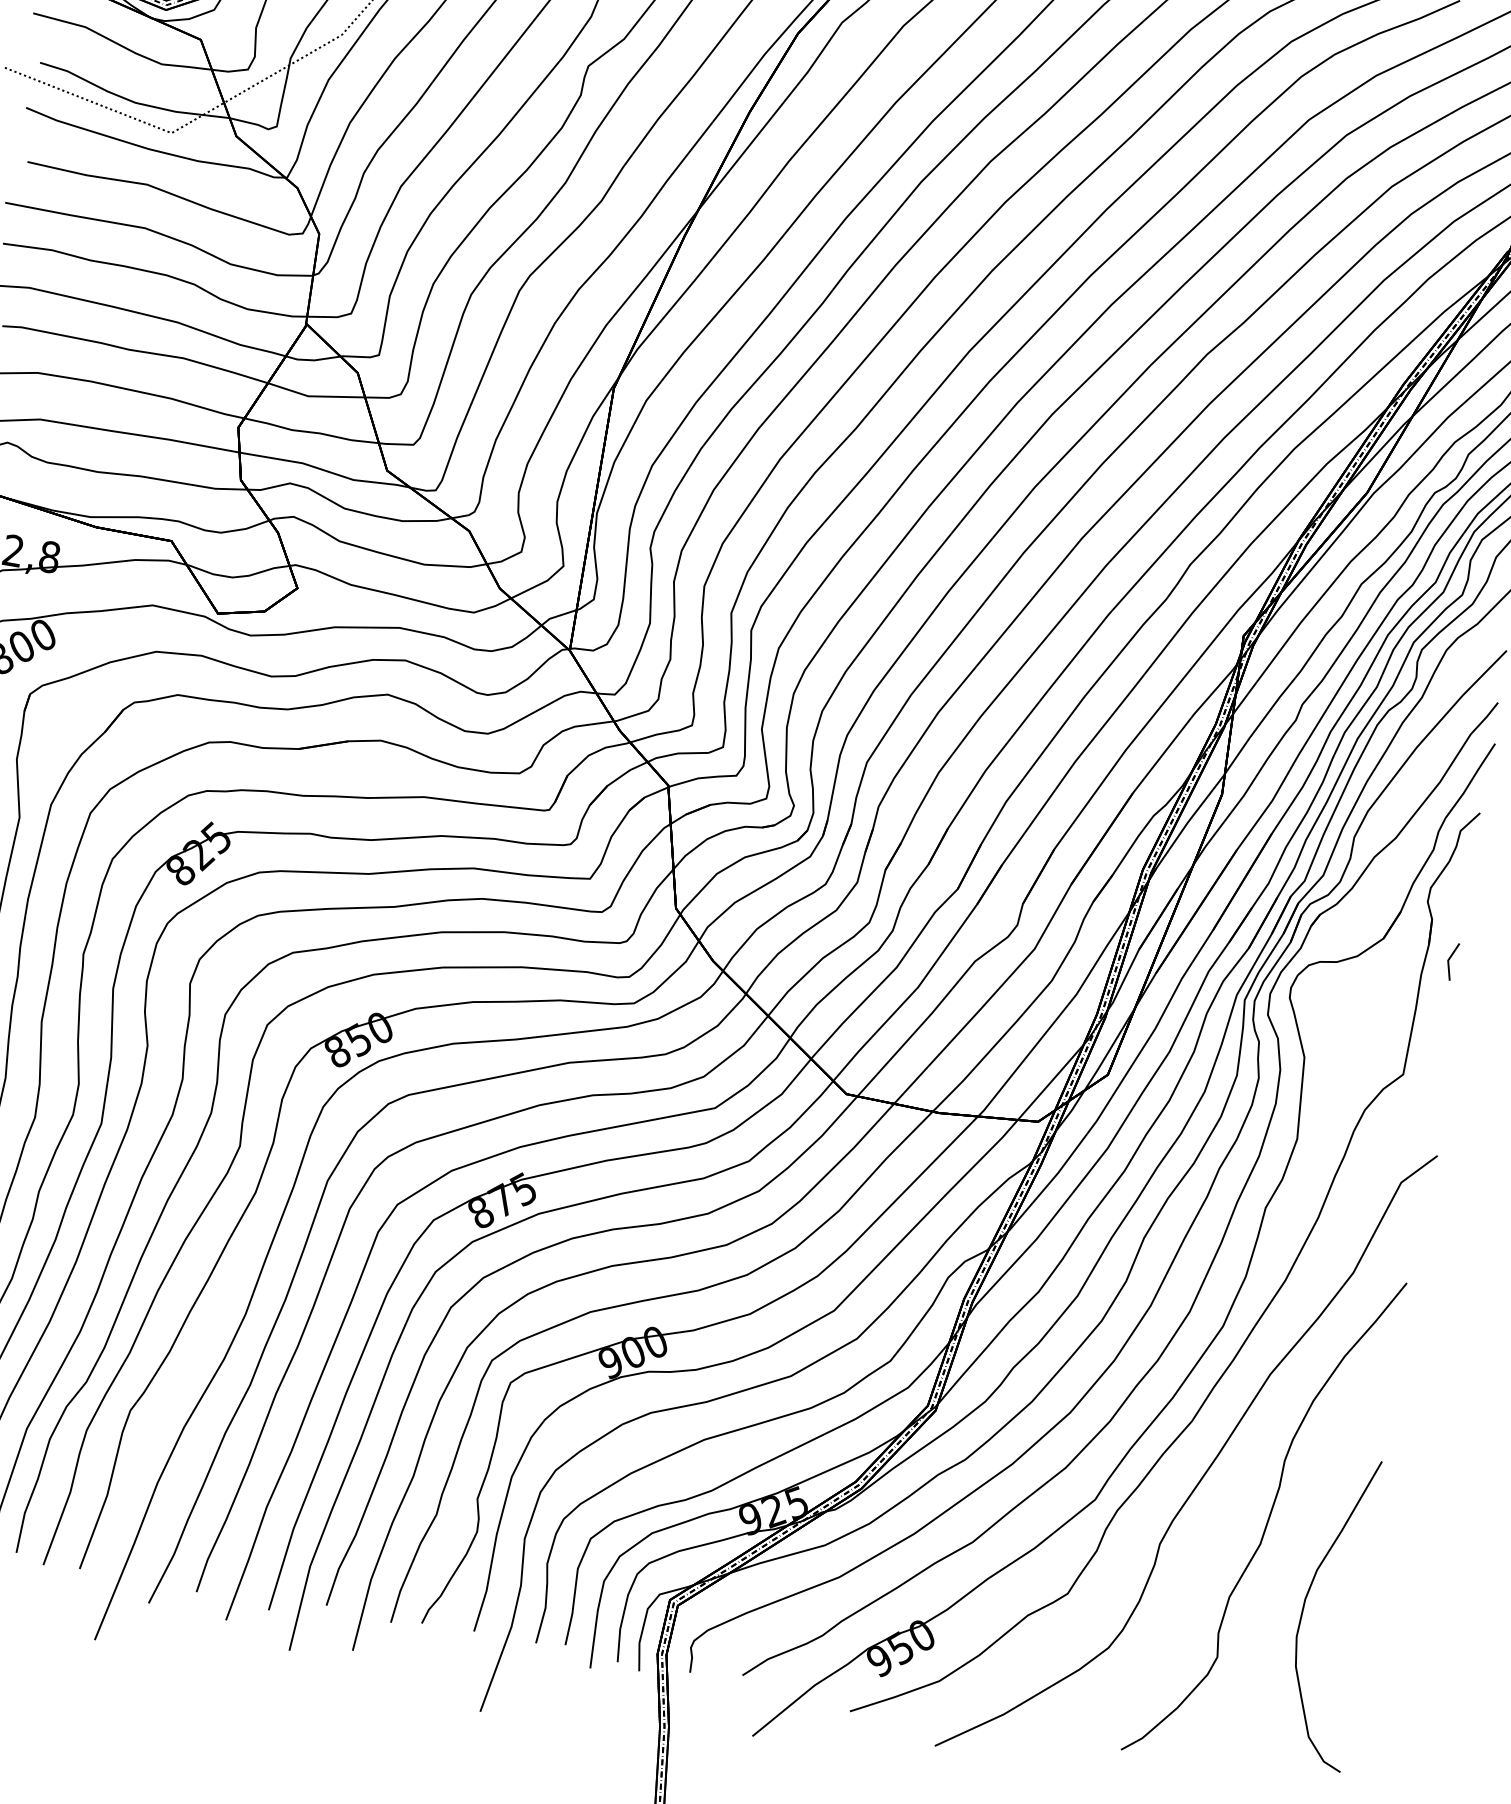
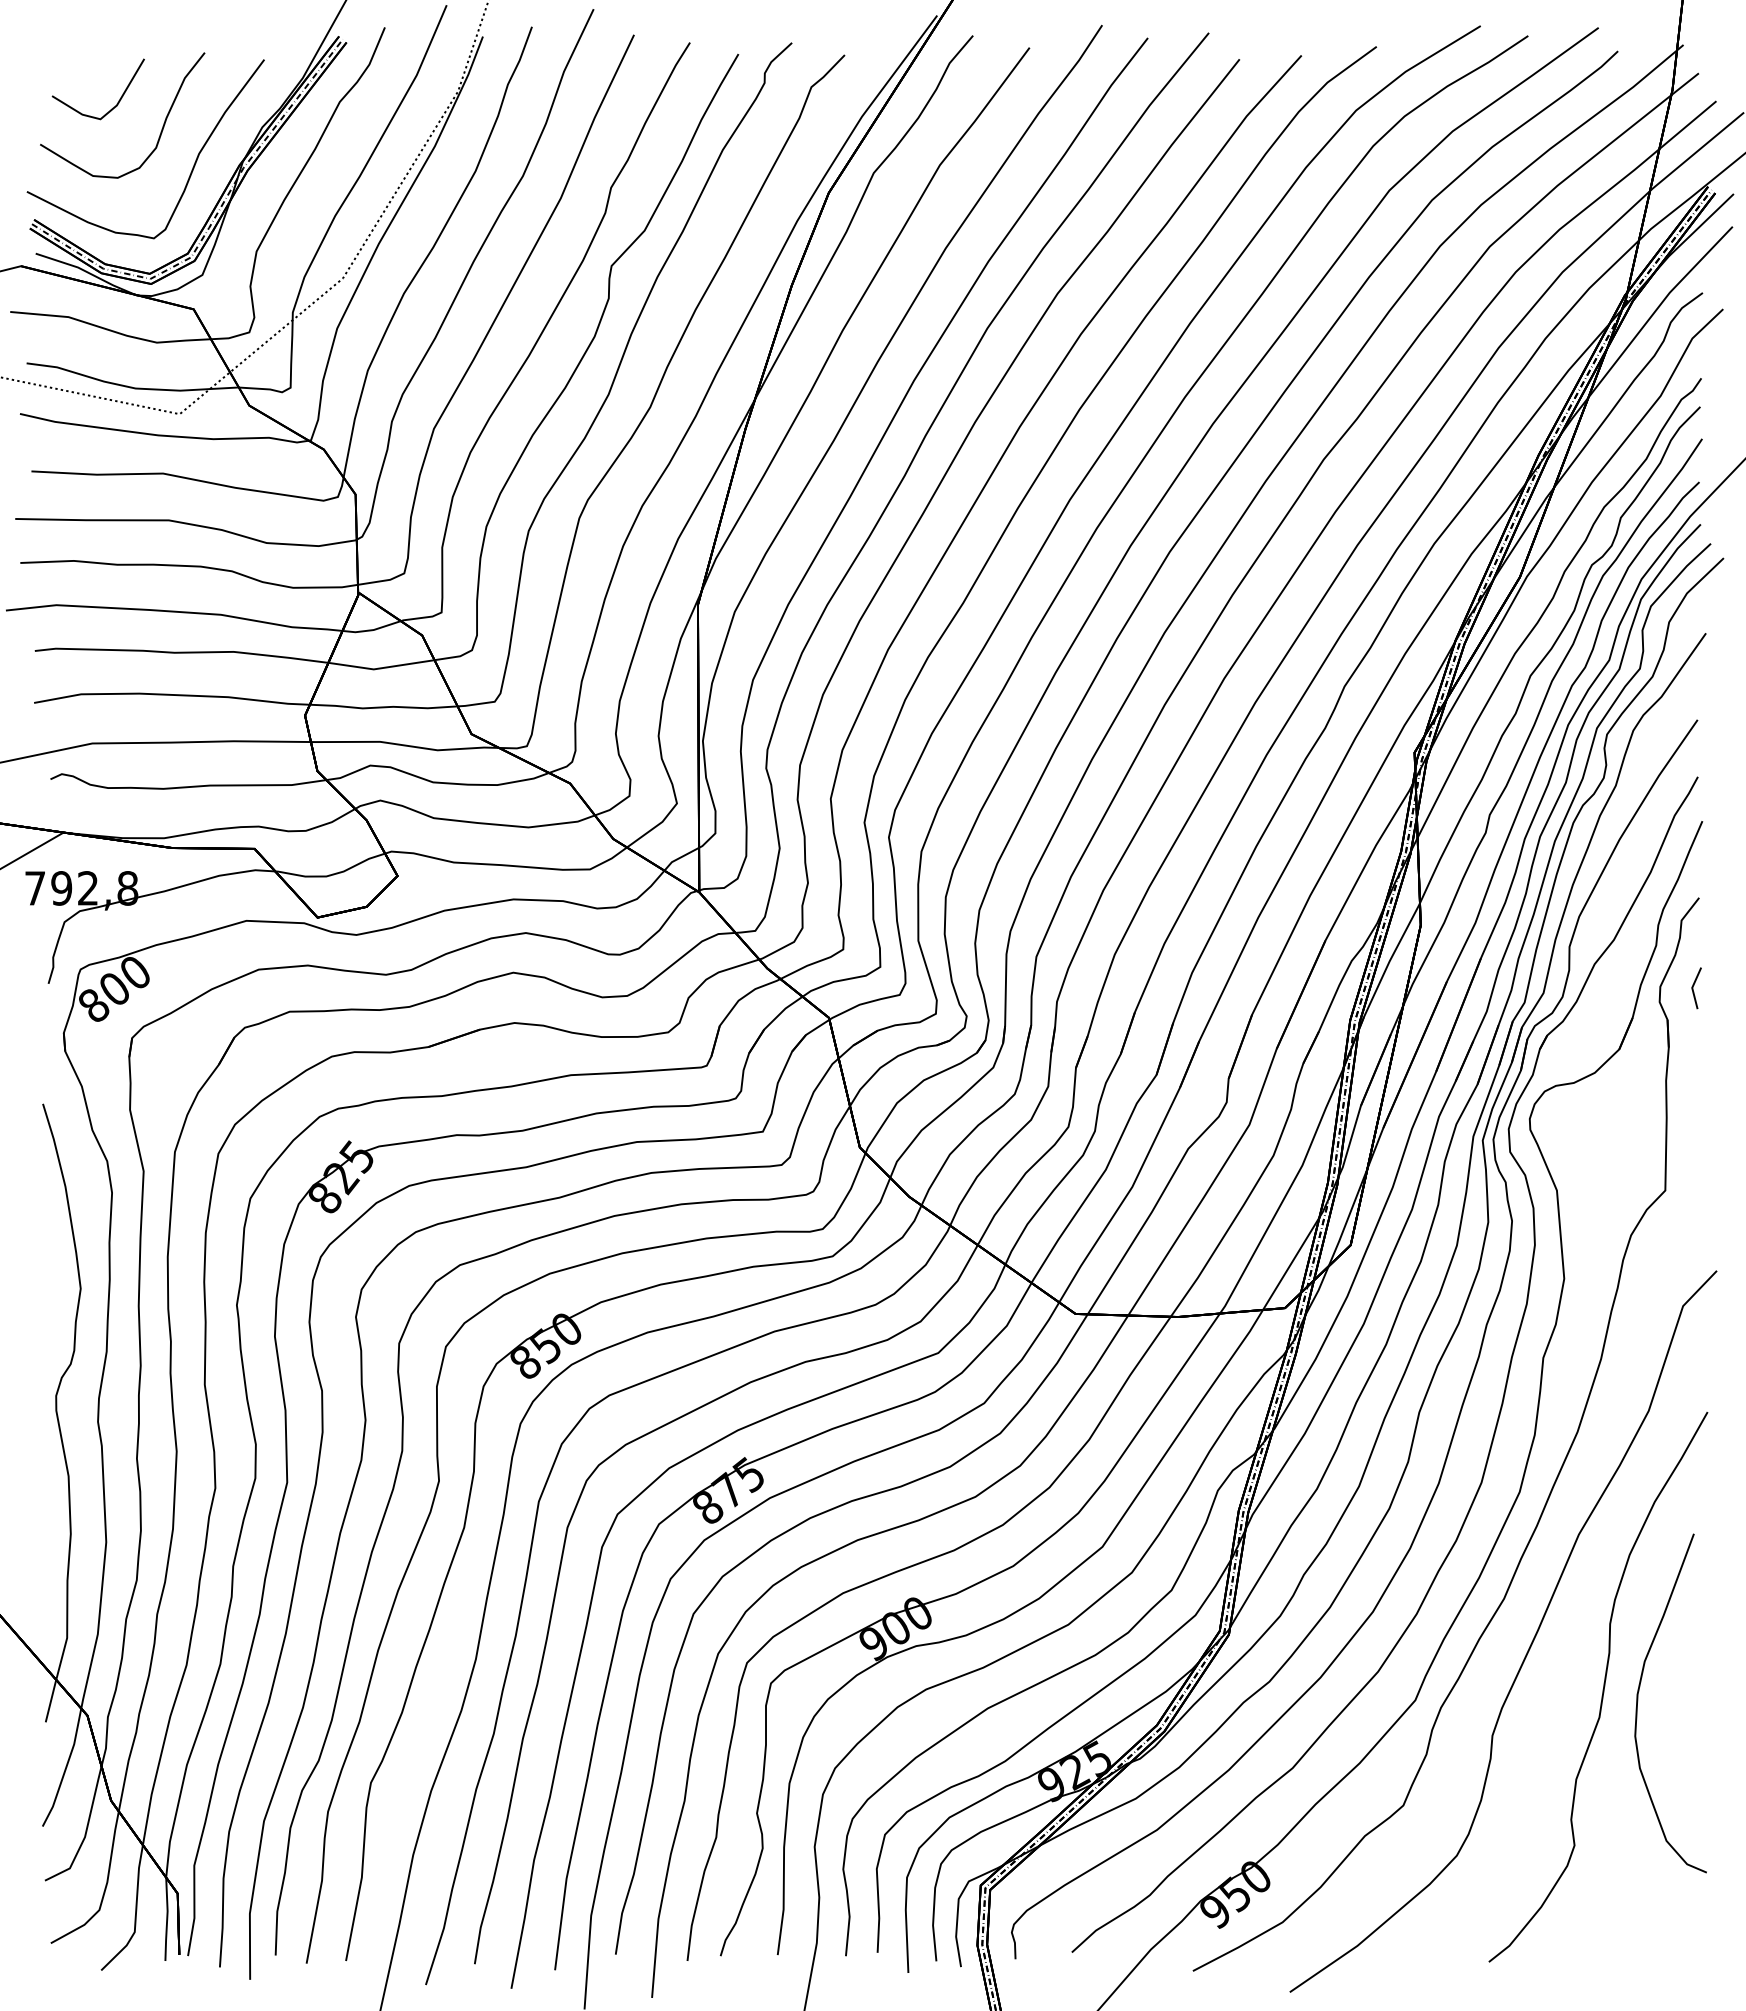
line: (1449, 961) -> (1693, 988), moved
curve: (1305, 1605) -> (1638, 1701), moved

